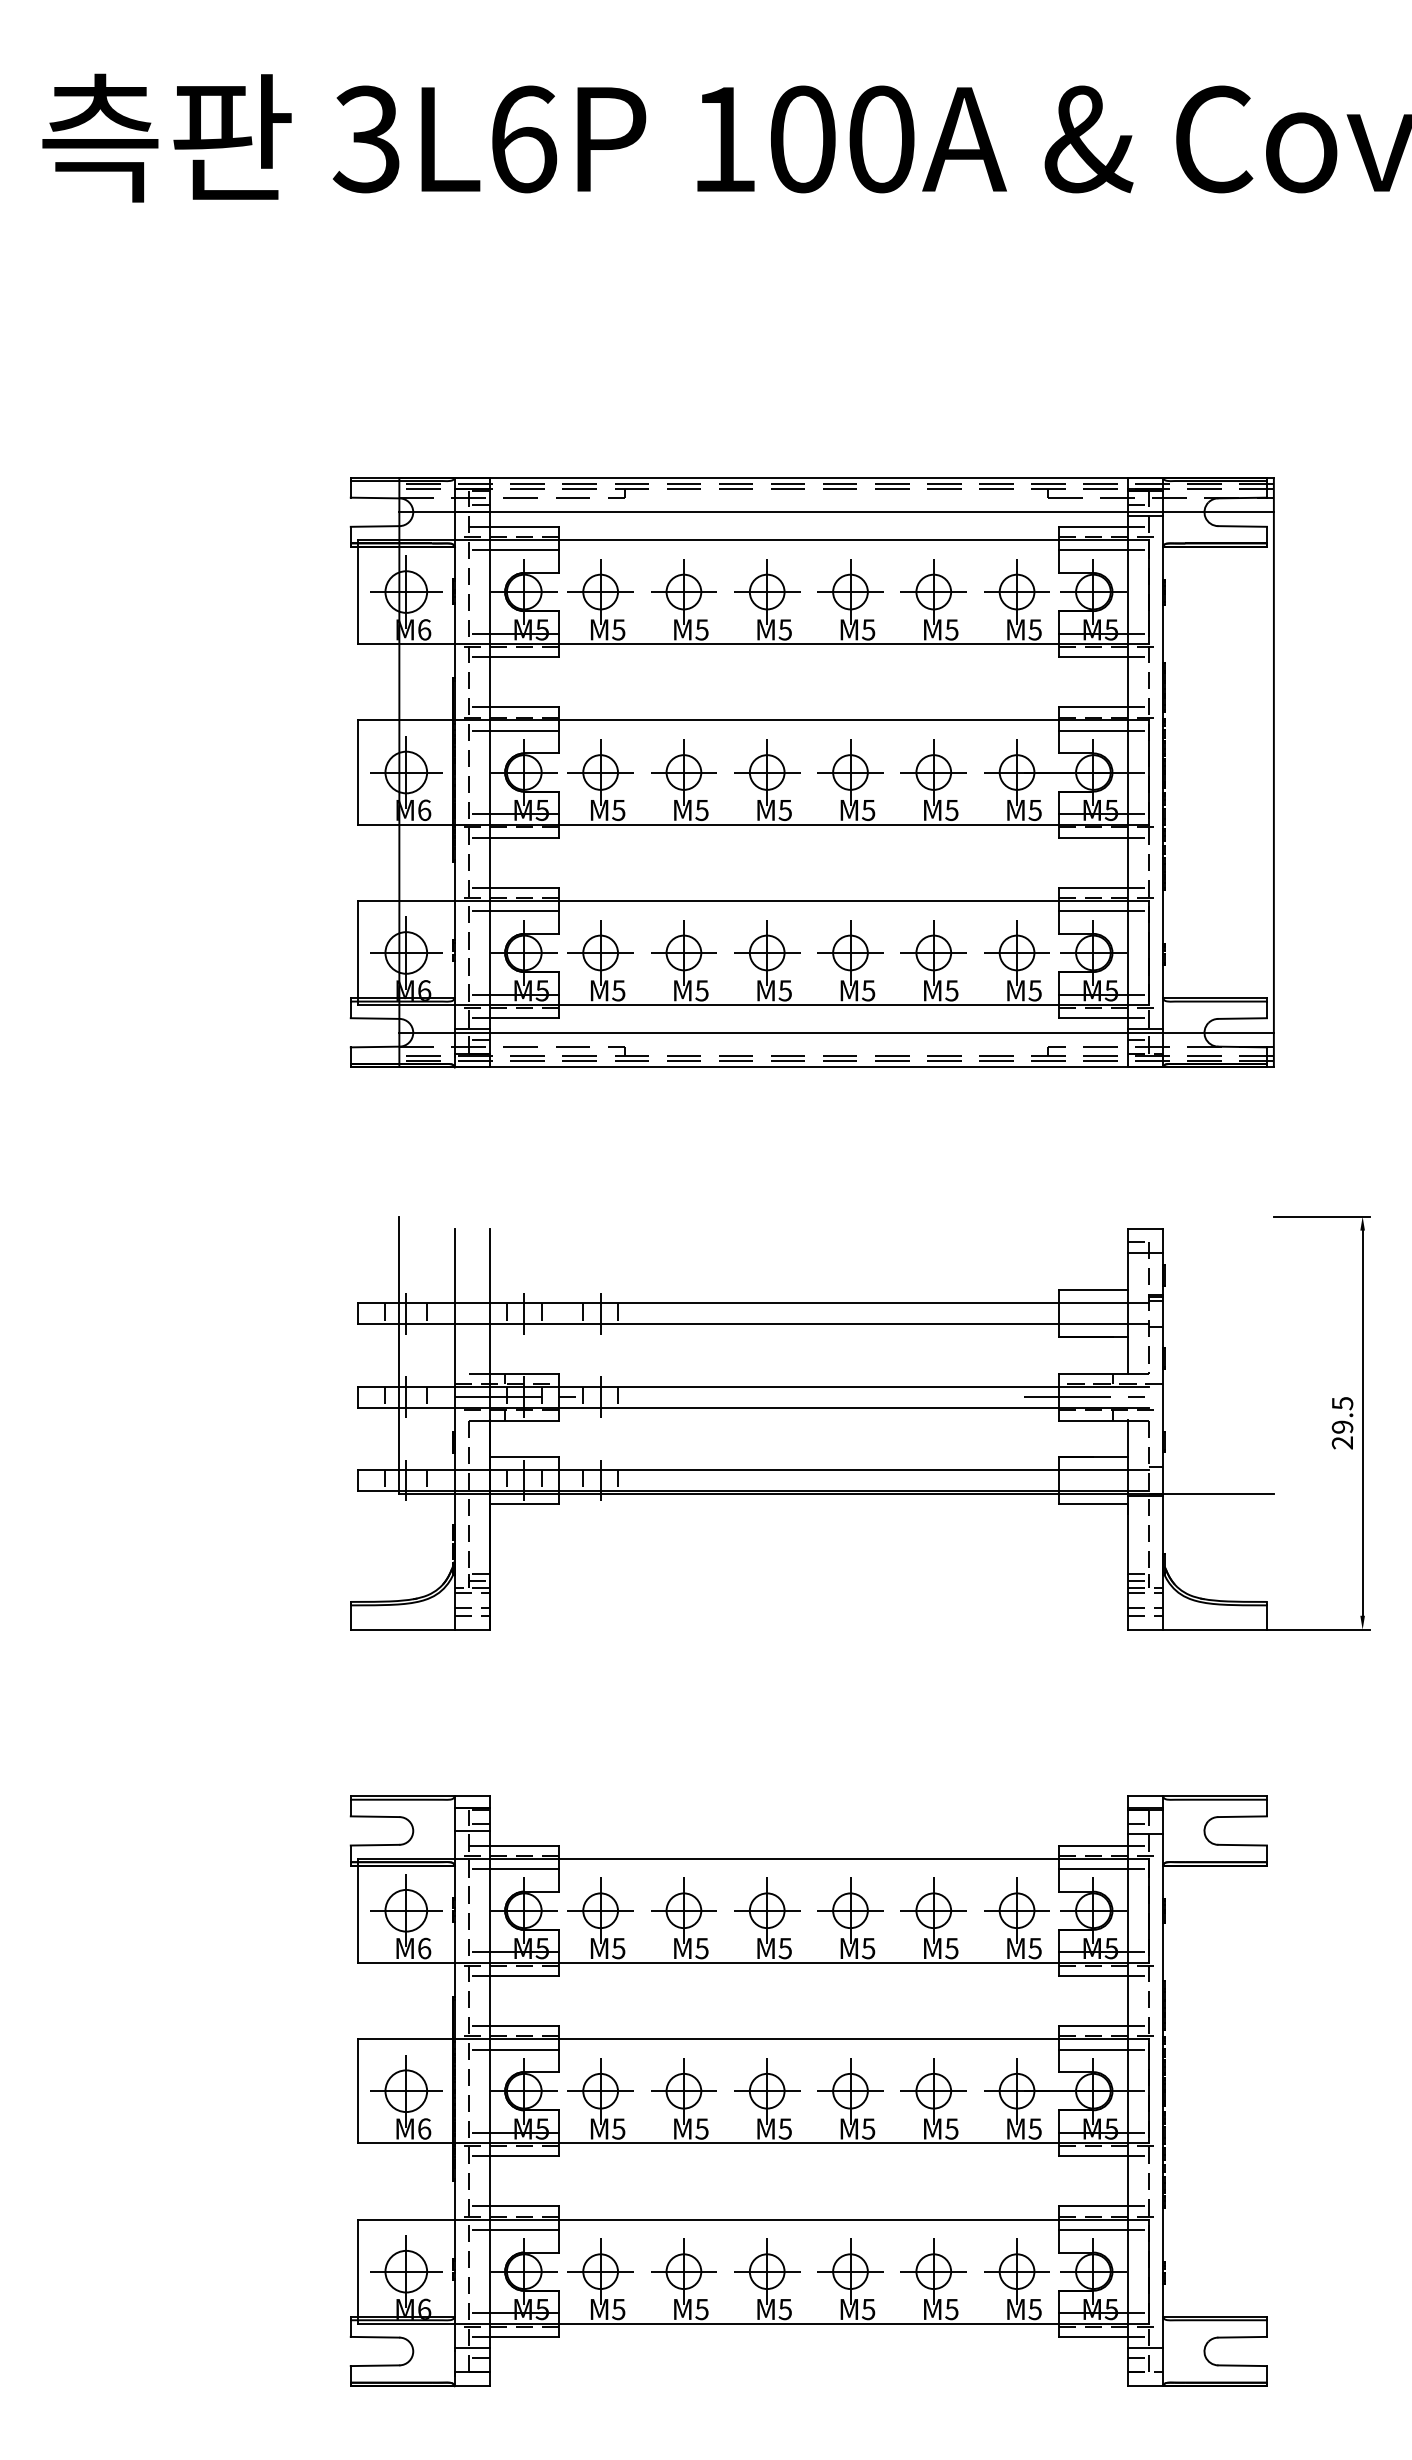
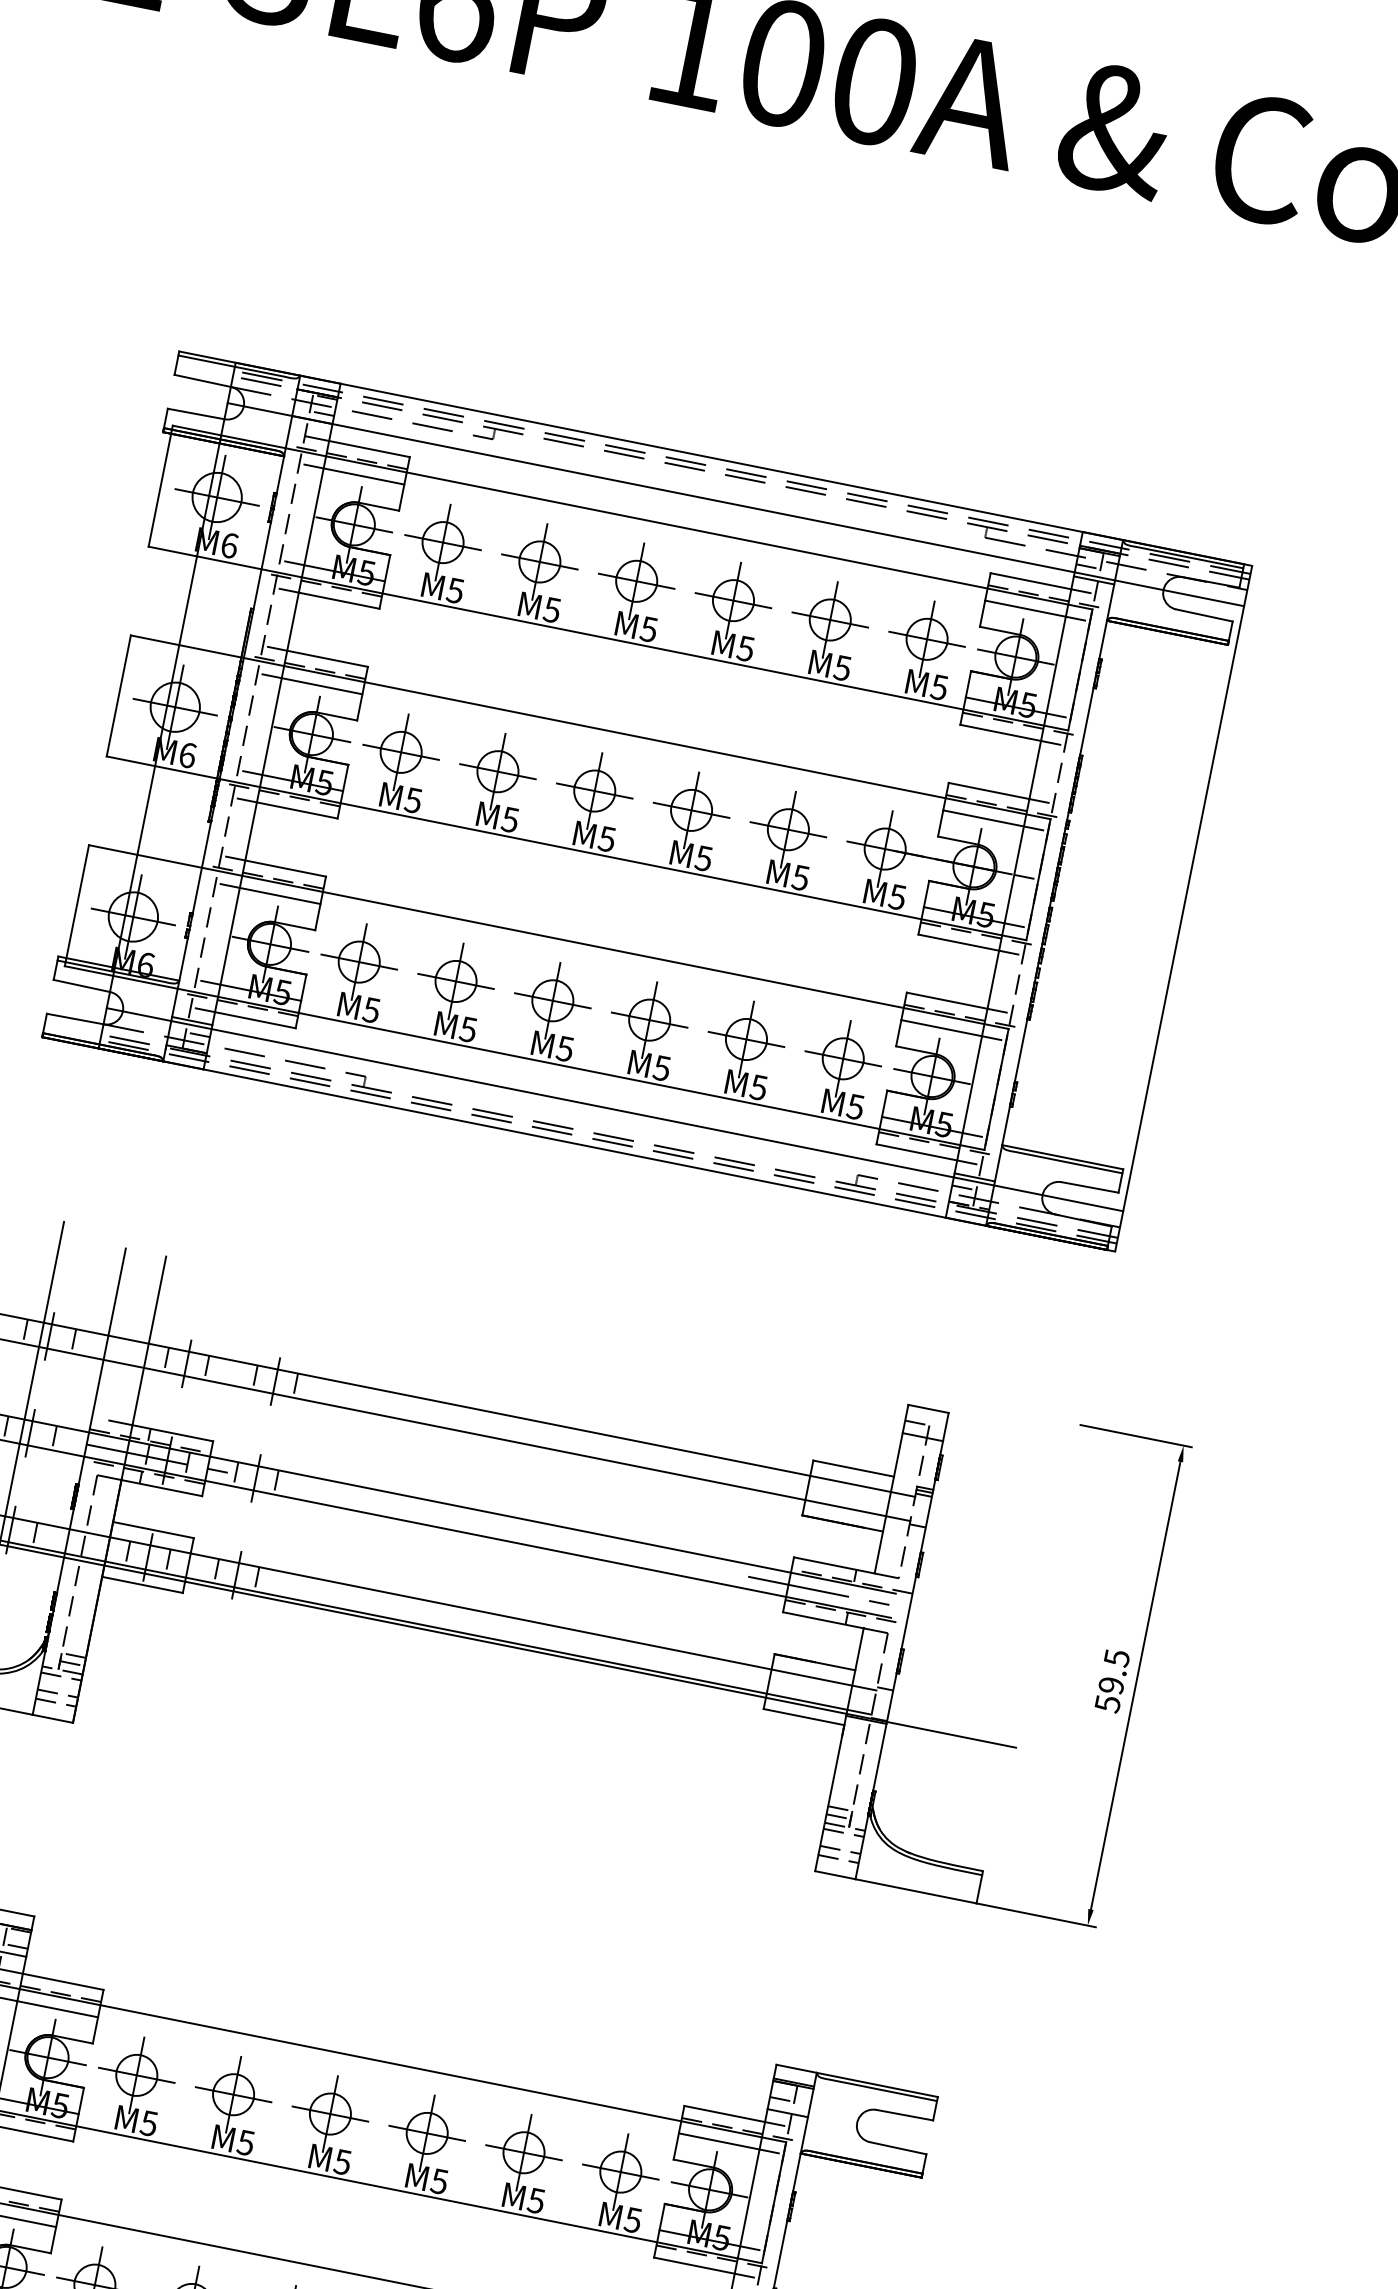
text: (1342, 1442) -> (1107, 1703), 29.5 -> 59.5

